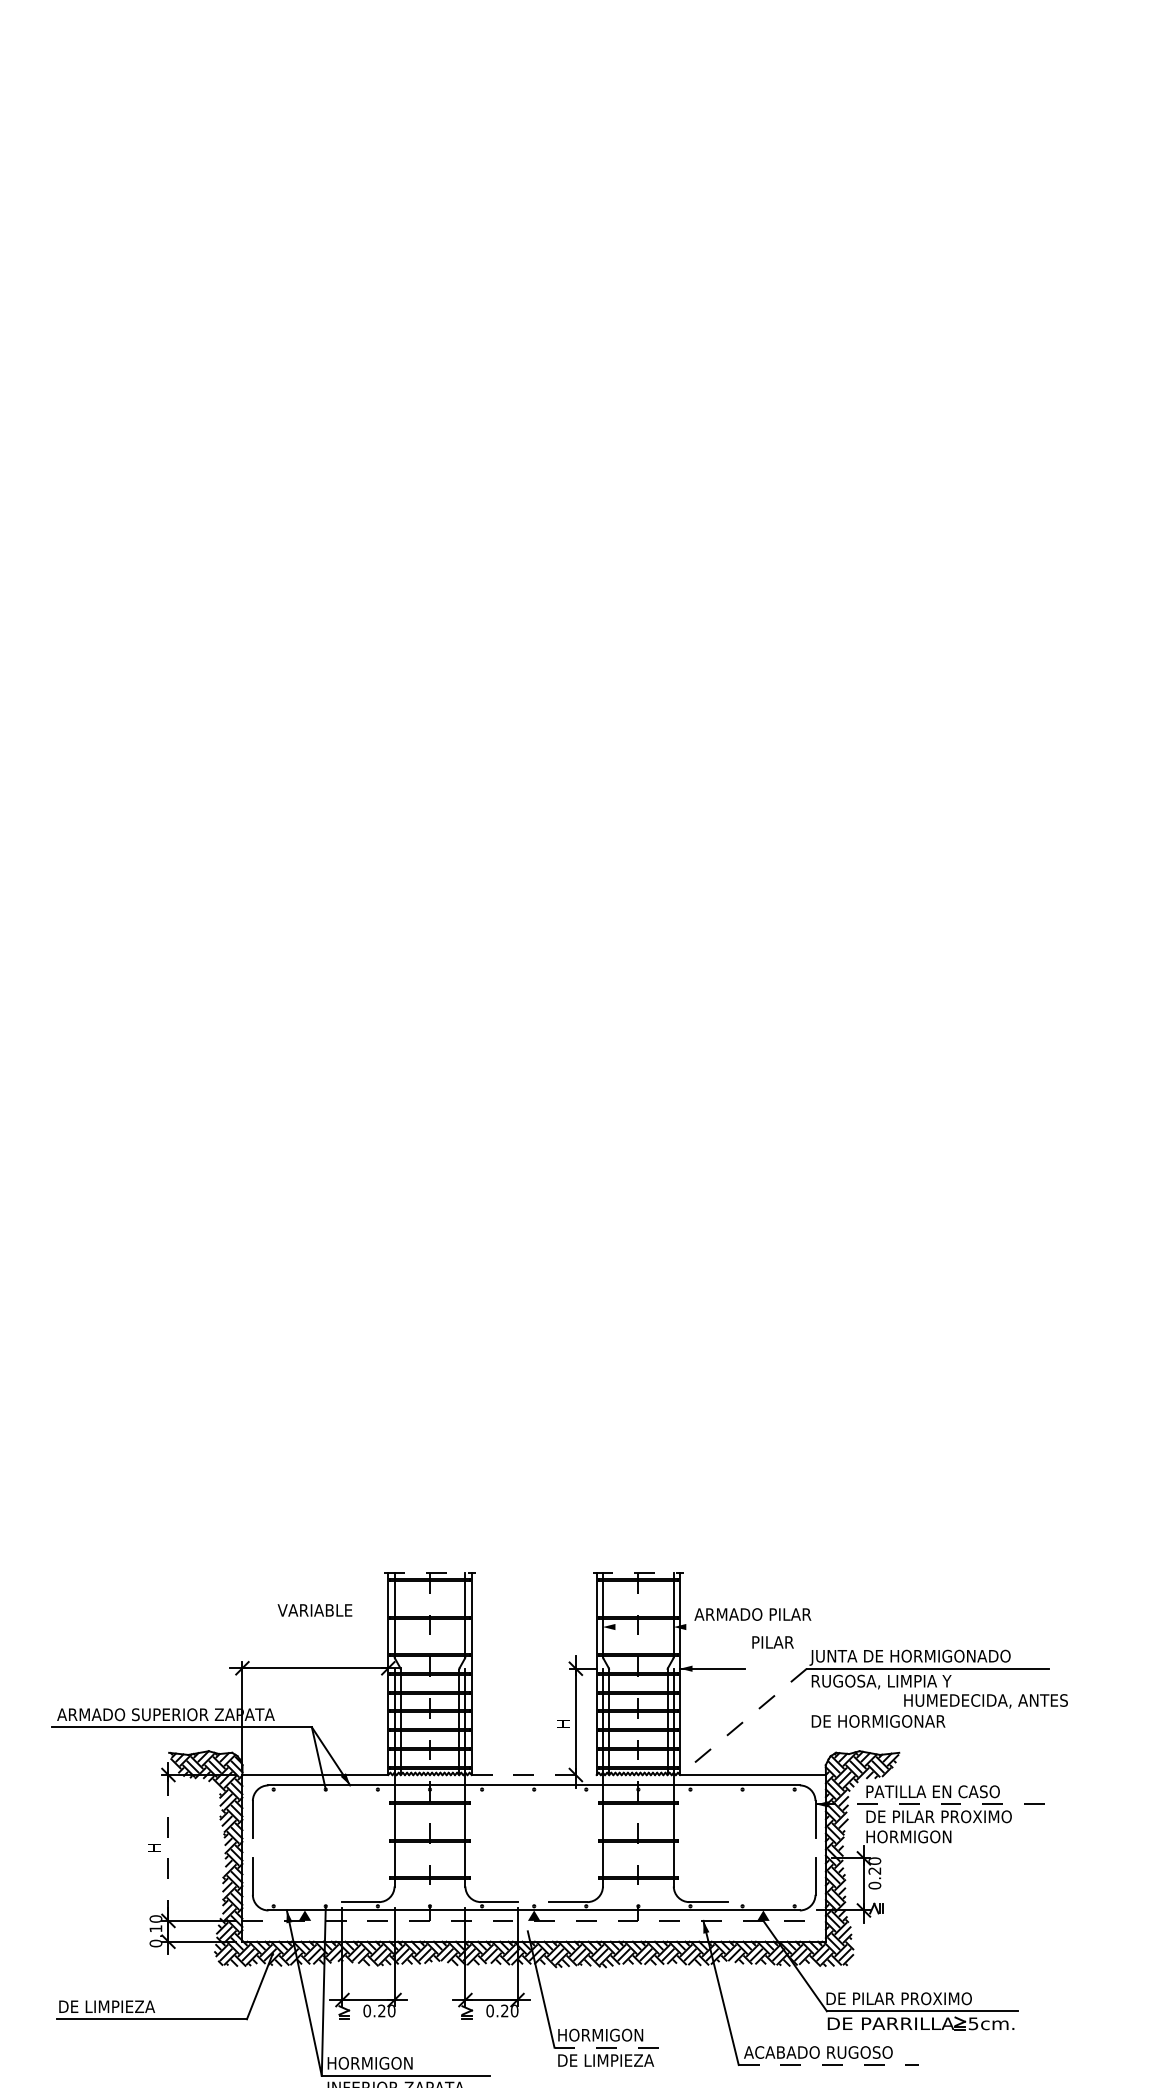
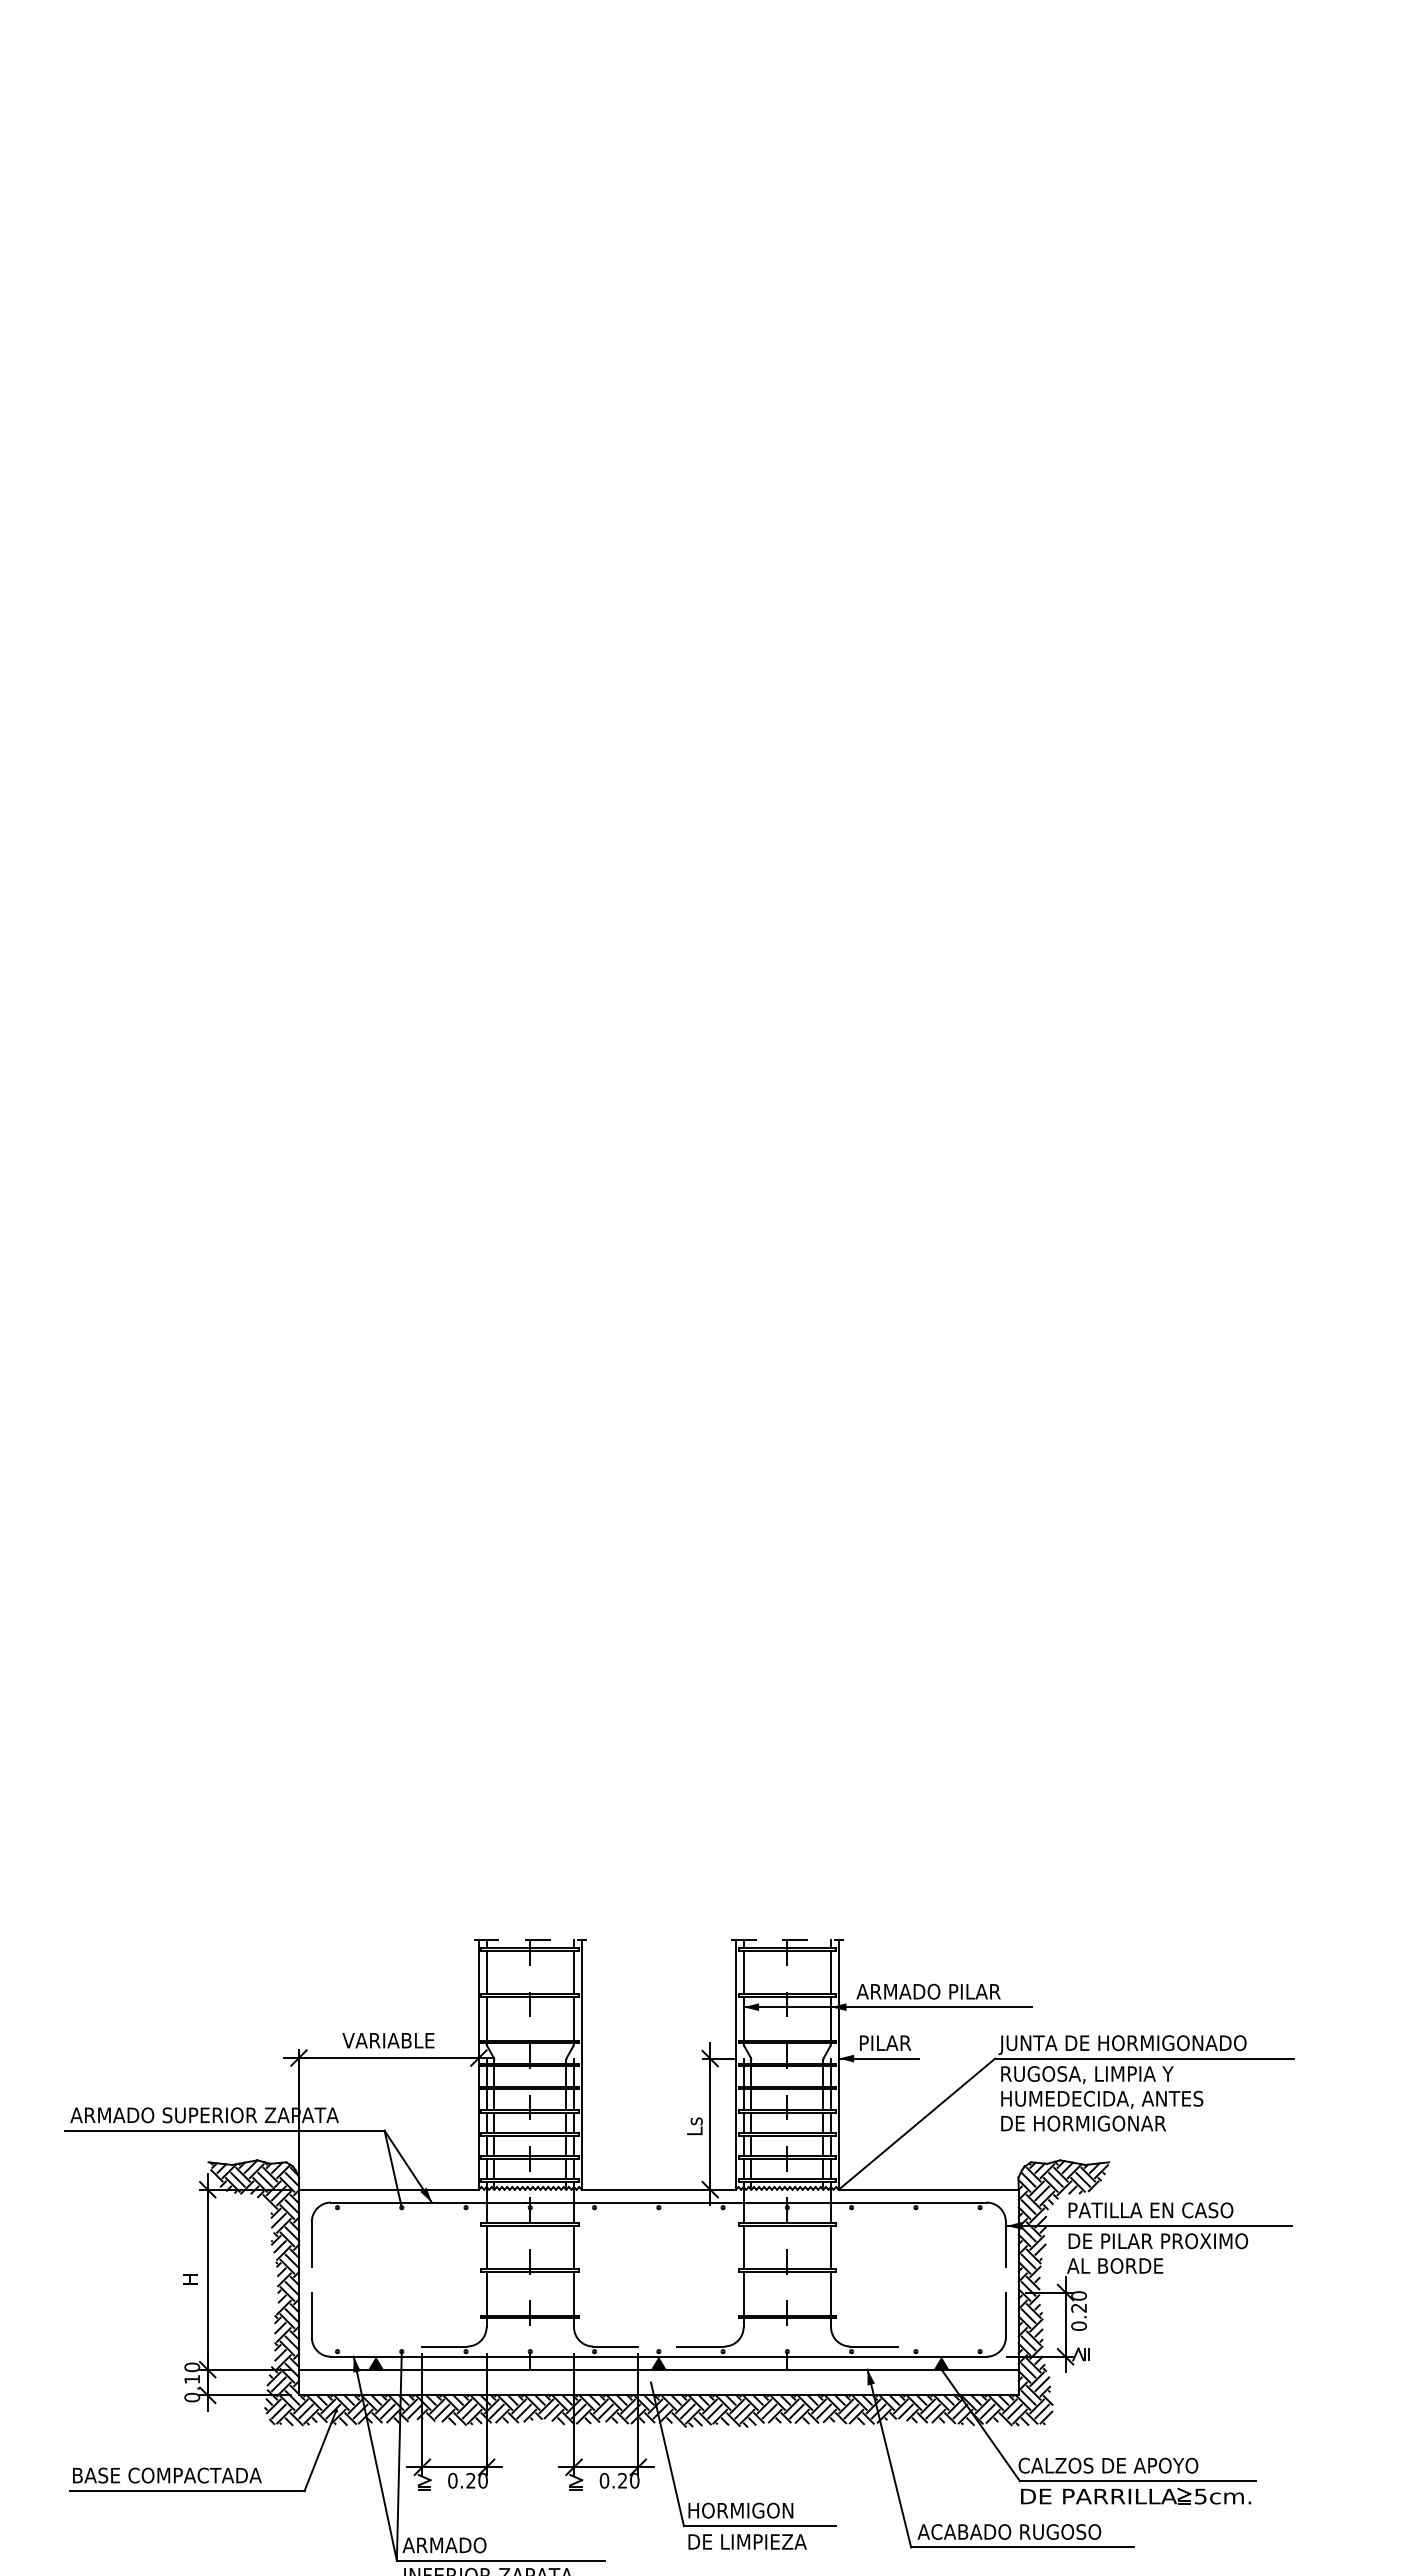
text: (315, 1610) -> (388, 2040), moved
line: (719, 1627) -> (887, 2007), added
text: (773, 1641) -> (885, 2042), moved
text: (986, 1701) -> (1102, 2099), moved
line: (743, 1722) -> (916, 2124), dashed -> solid
text: (563, 1723) -> (694, 2126), H -> Ls
line: (534, 1774) -> (659, 2189), dashed -> solid
line: (931, 1804) -> (1148, 2225), dashed -> solid
text: (908, 1836) -> (1120, 2265), HORMIGON -> AL BORDE
line: (168, 1847) -> (207, 2279), dashed -> solid
line: (533, 1920) -> (658, 2369), dashed -> solid
text: (898, 1998) -> (1108, 2465), DE PILAR PROXIMO -> CALZOS DE APOYO
text: (135, 2006) -> (167, 2475), DE LIMPIEZA -> BASE COMPACTADA
line: (615, 2048) -> (759, 2526), dashed -> solid
text: (369, 2063) -> (455, 2545), HORMIGON -> ARMADO
line: (829, 2065) -> (1023, 2547), dashed -> solid

